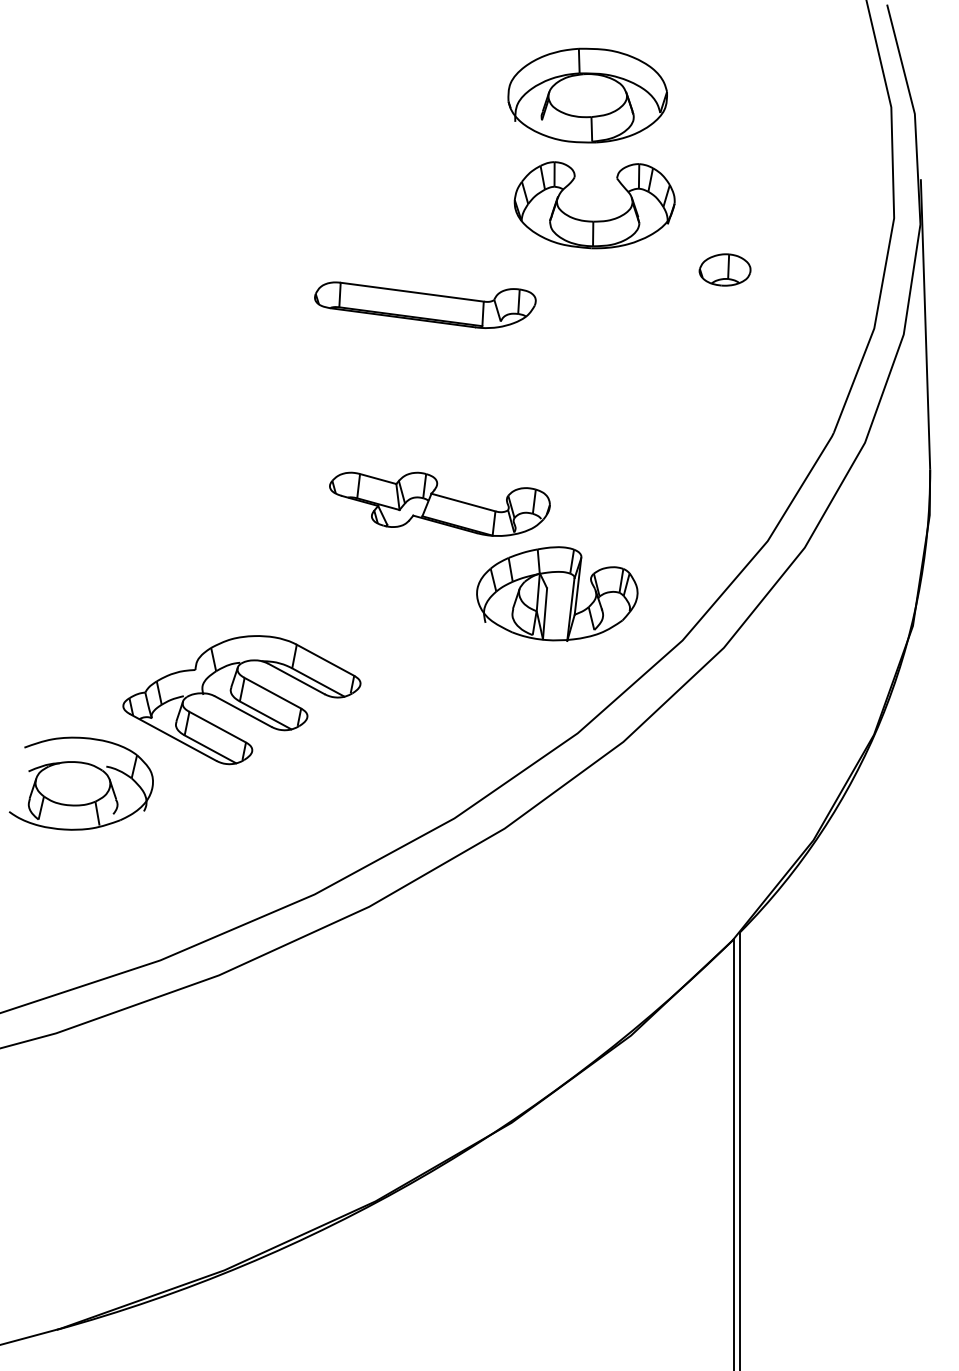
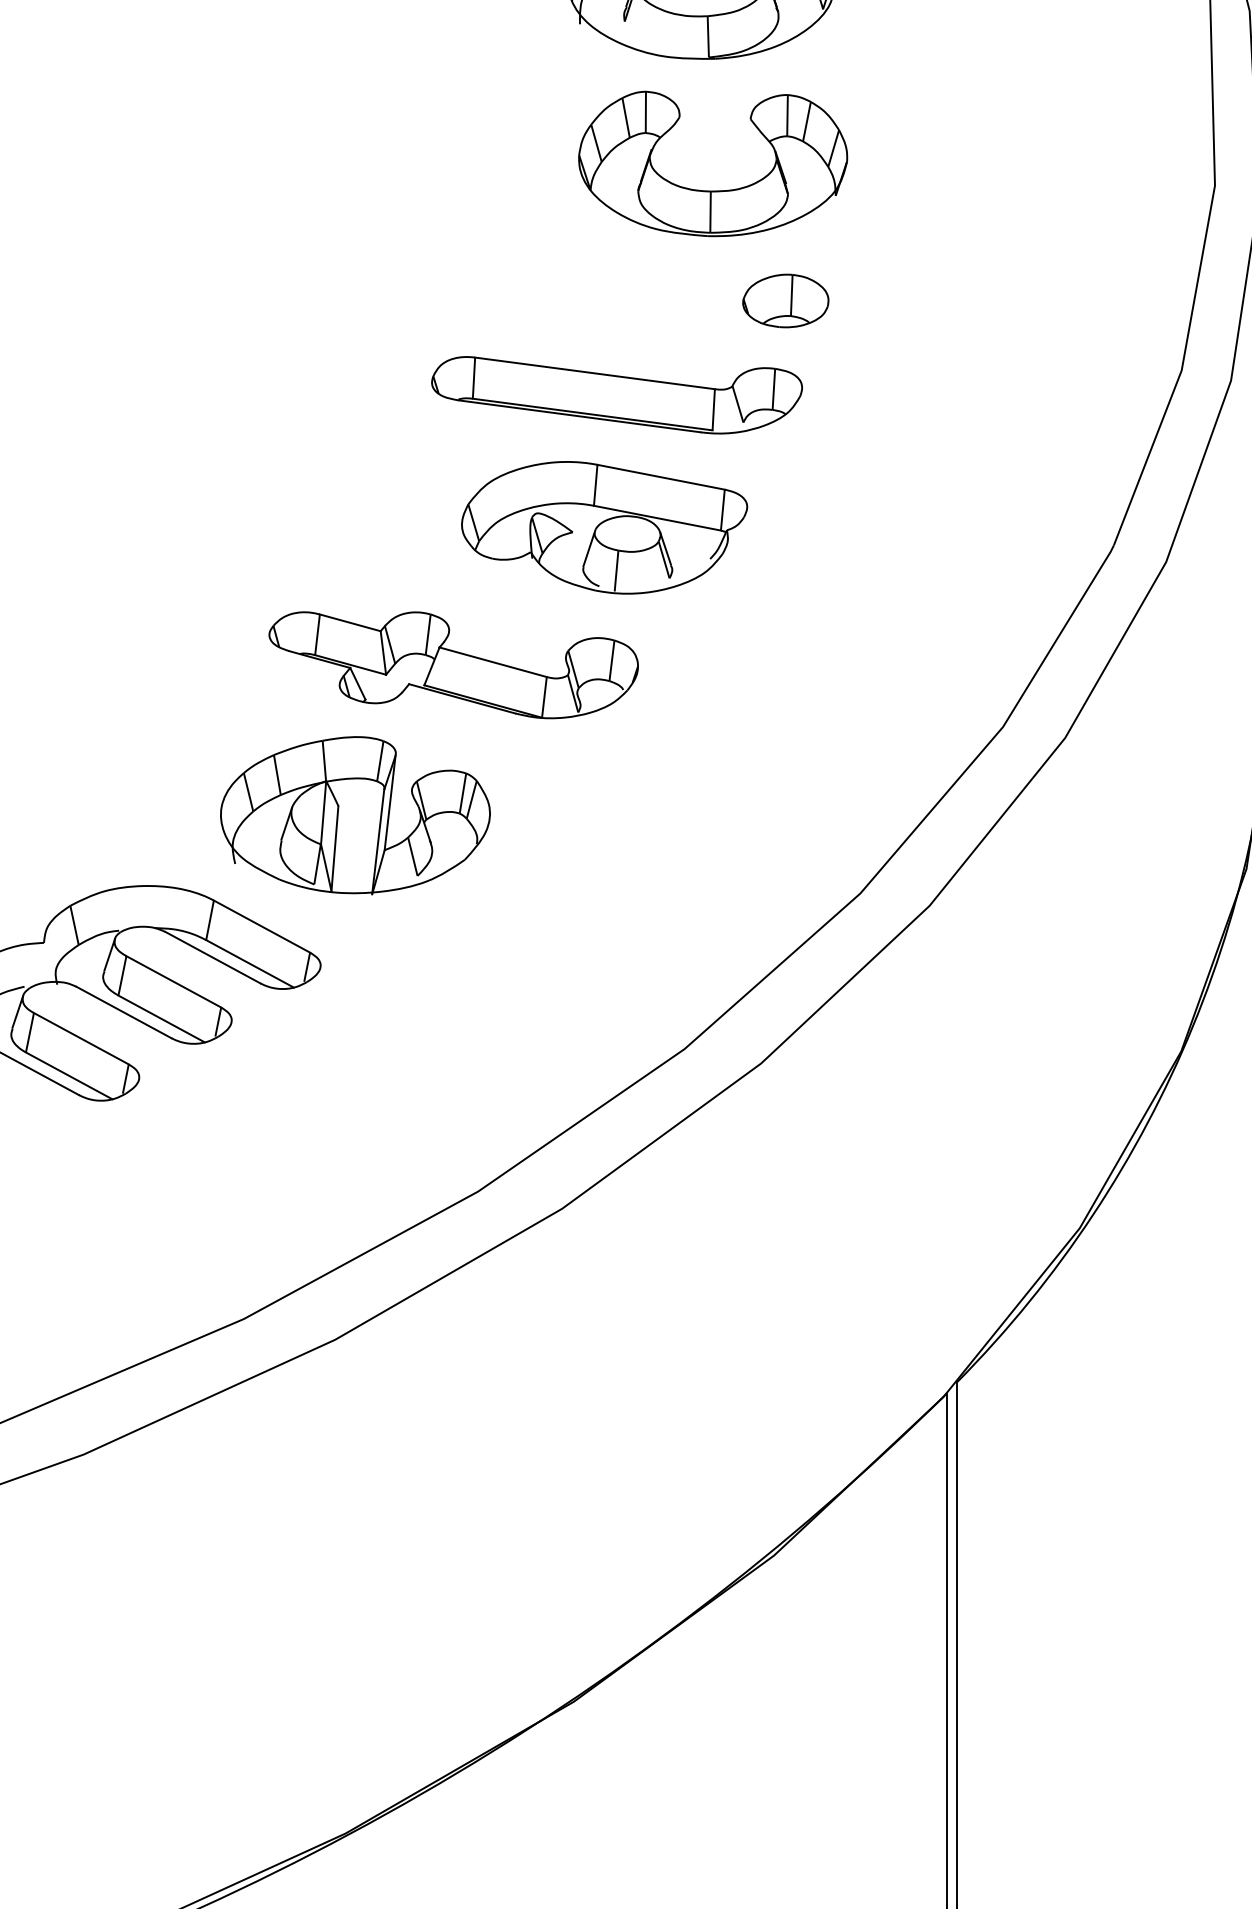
part: (724, 269) -> (784, 300), moved
part: (425, 304) -> (617, 394), moved
part: (529, 422) -> (603, 528), added
part: (557, 593) -> (355, 814), moved

